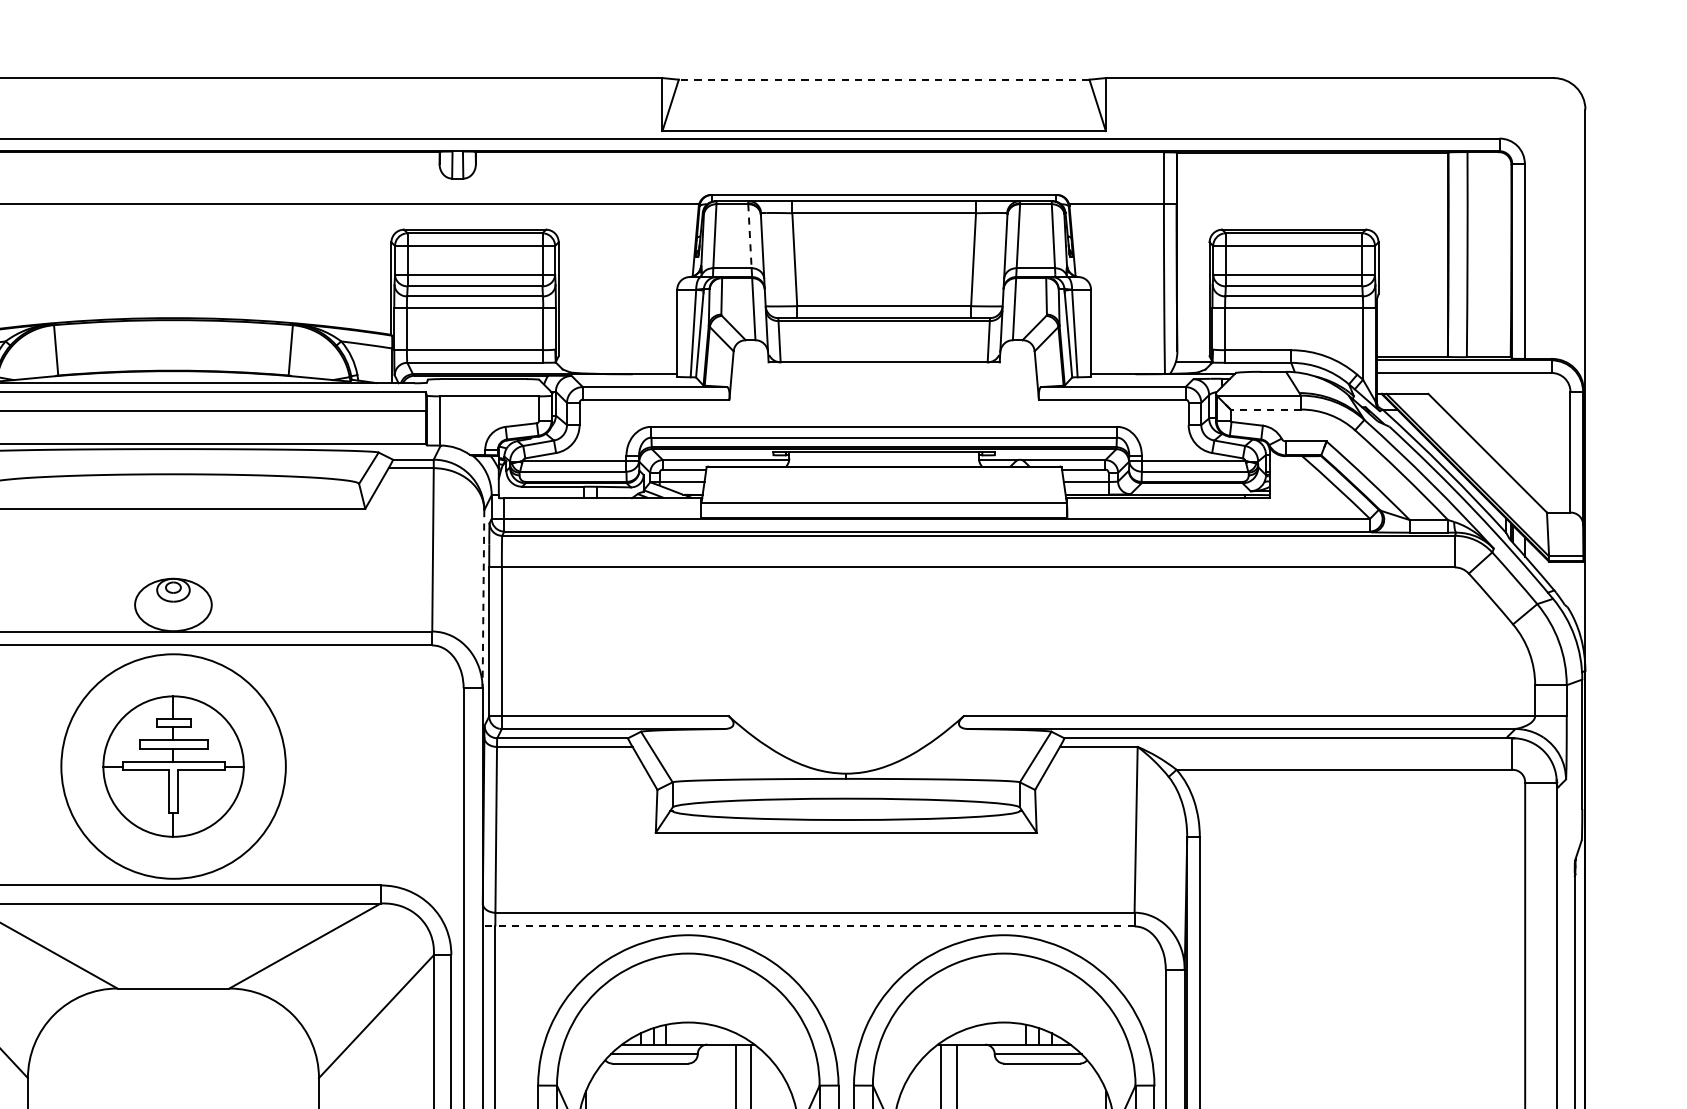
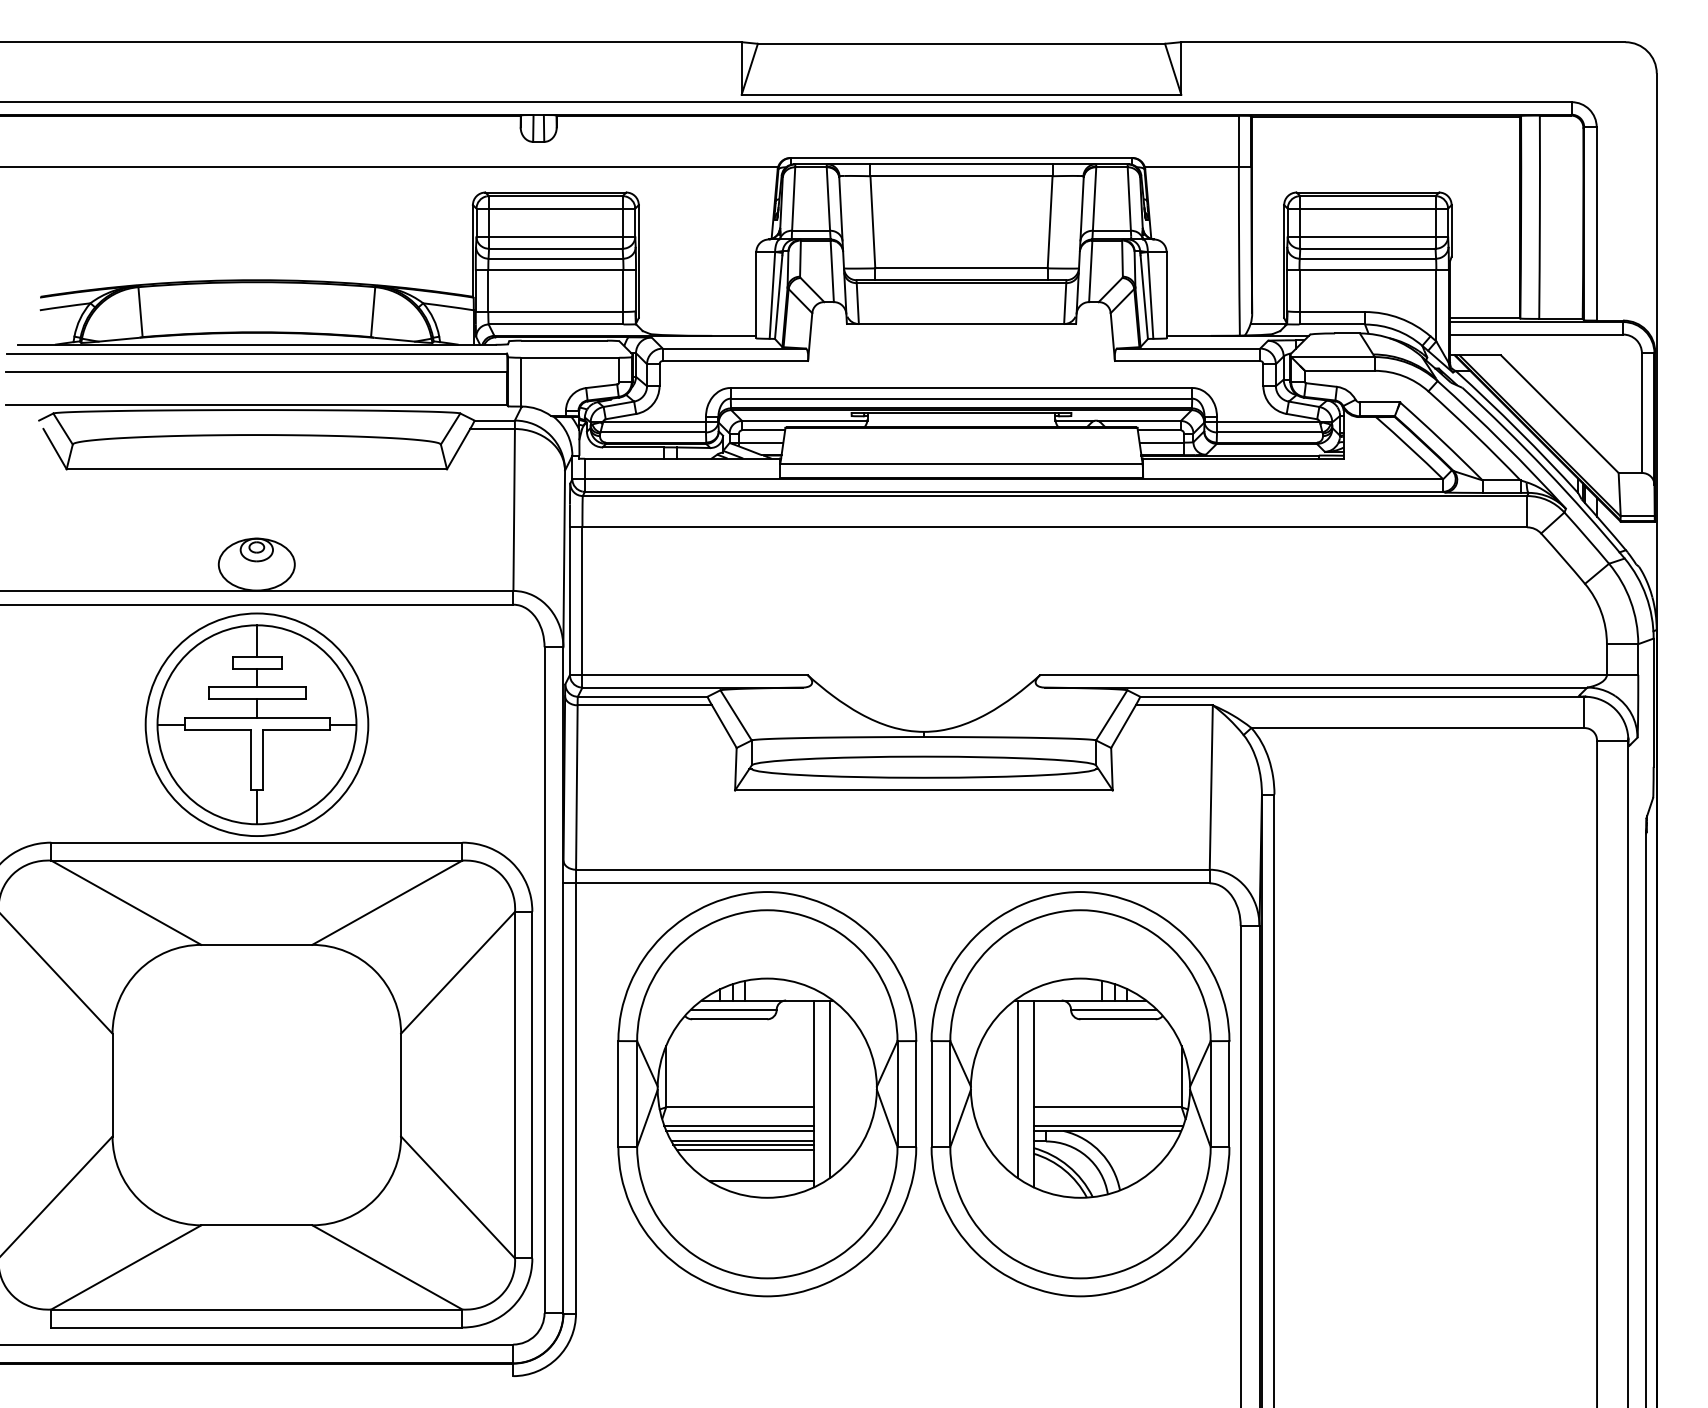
line: (884, 79) -> (961, 43), dashed -> solid
line: (750, 236) -> (828, 199), dashed -> solid
line: (1265, 409) -> (1339, 370), dashed -> solid
line: (483, 599) -> (564, 559), dashed -> solid
part: (173, 766) -> (256, 724), size x1.43
line: (808, 926) -> (886, 883), dashed -> solid

